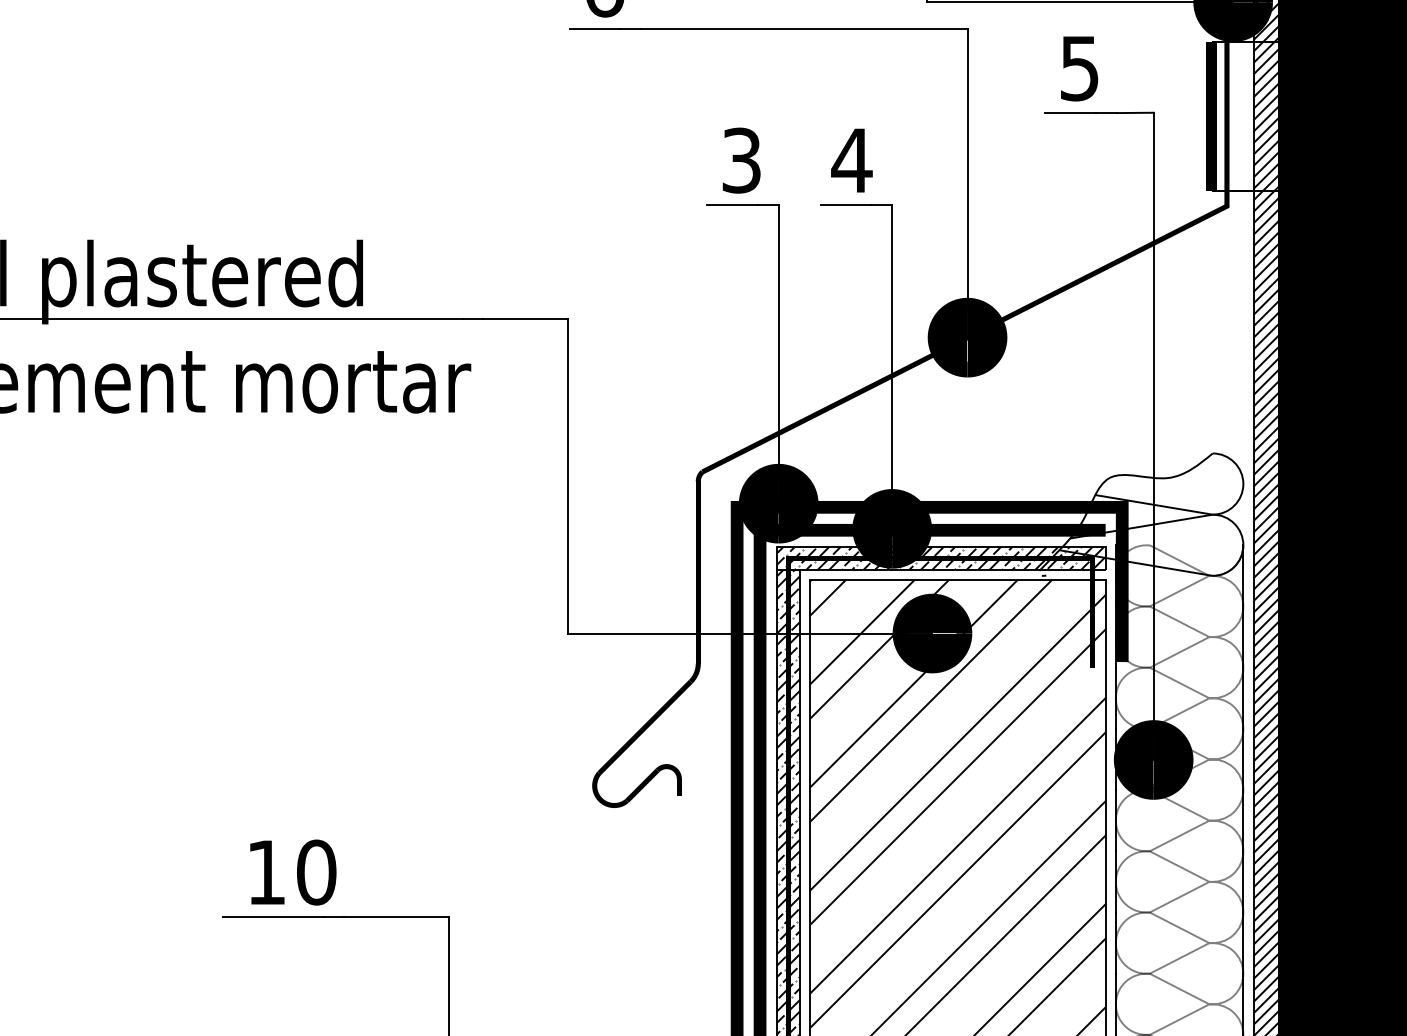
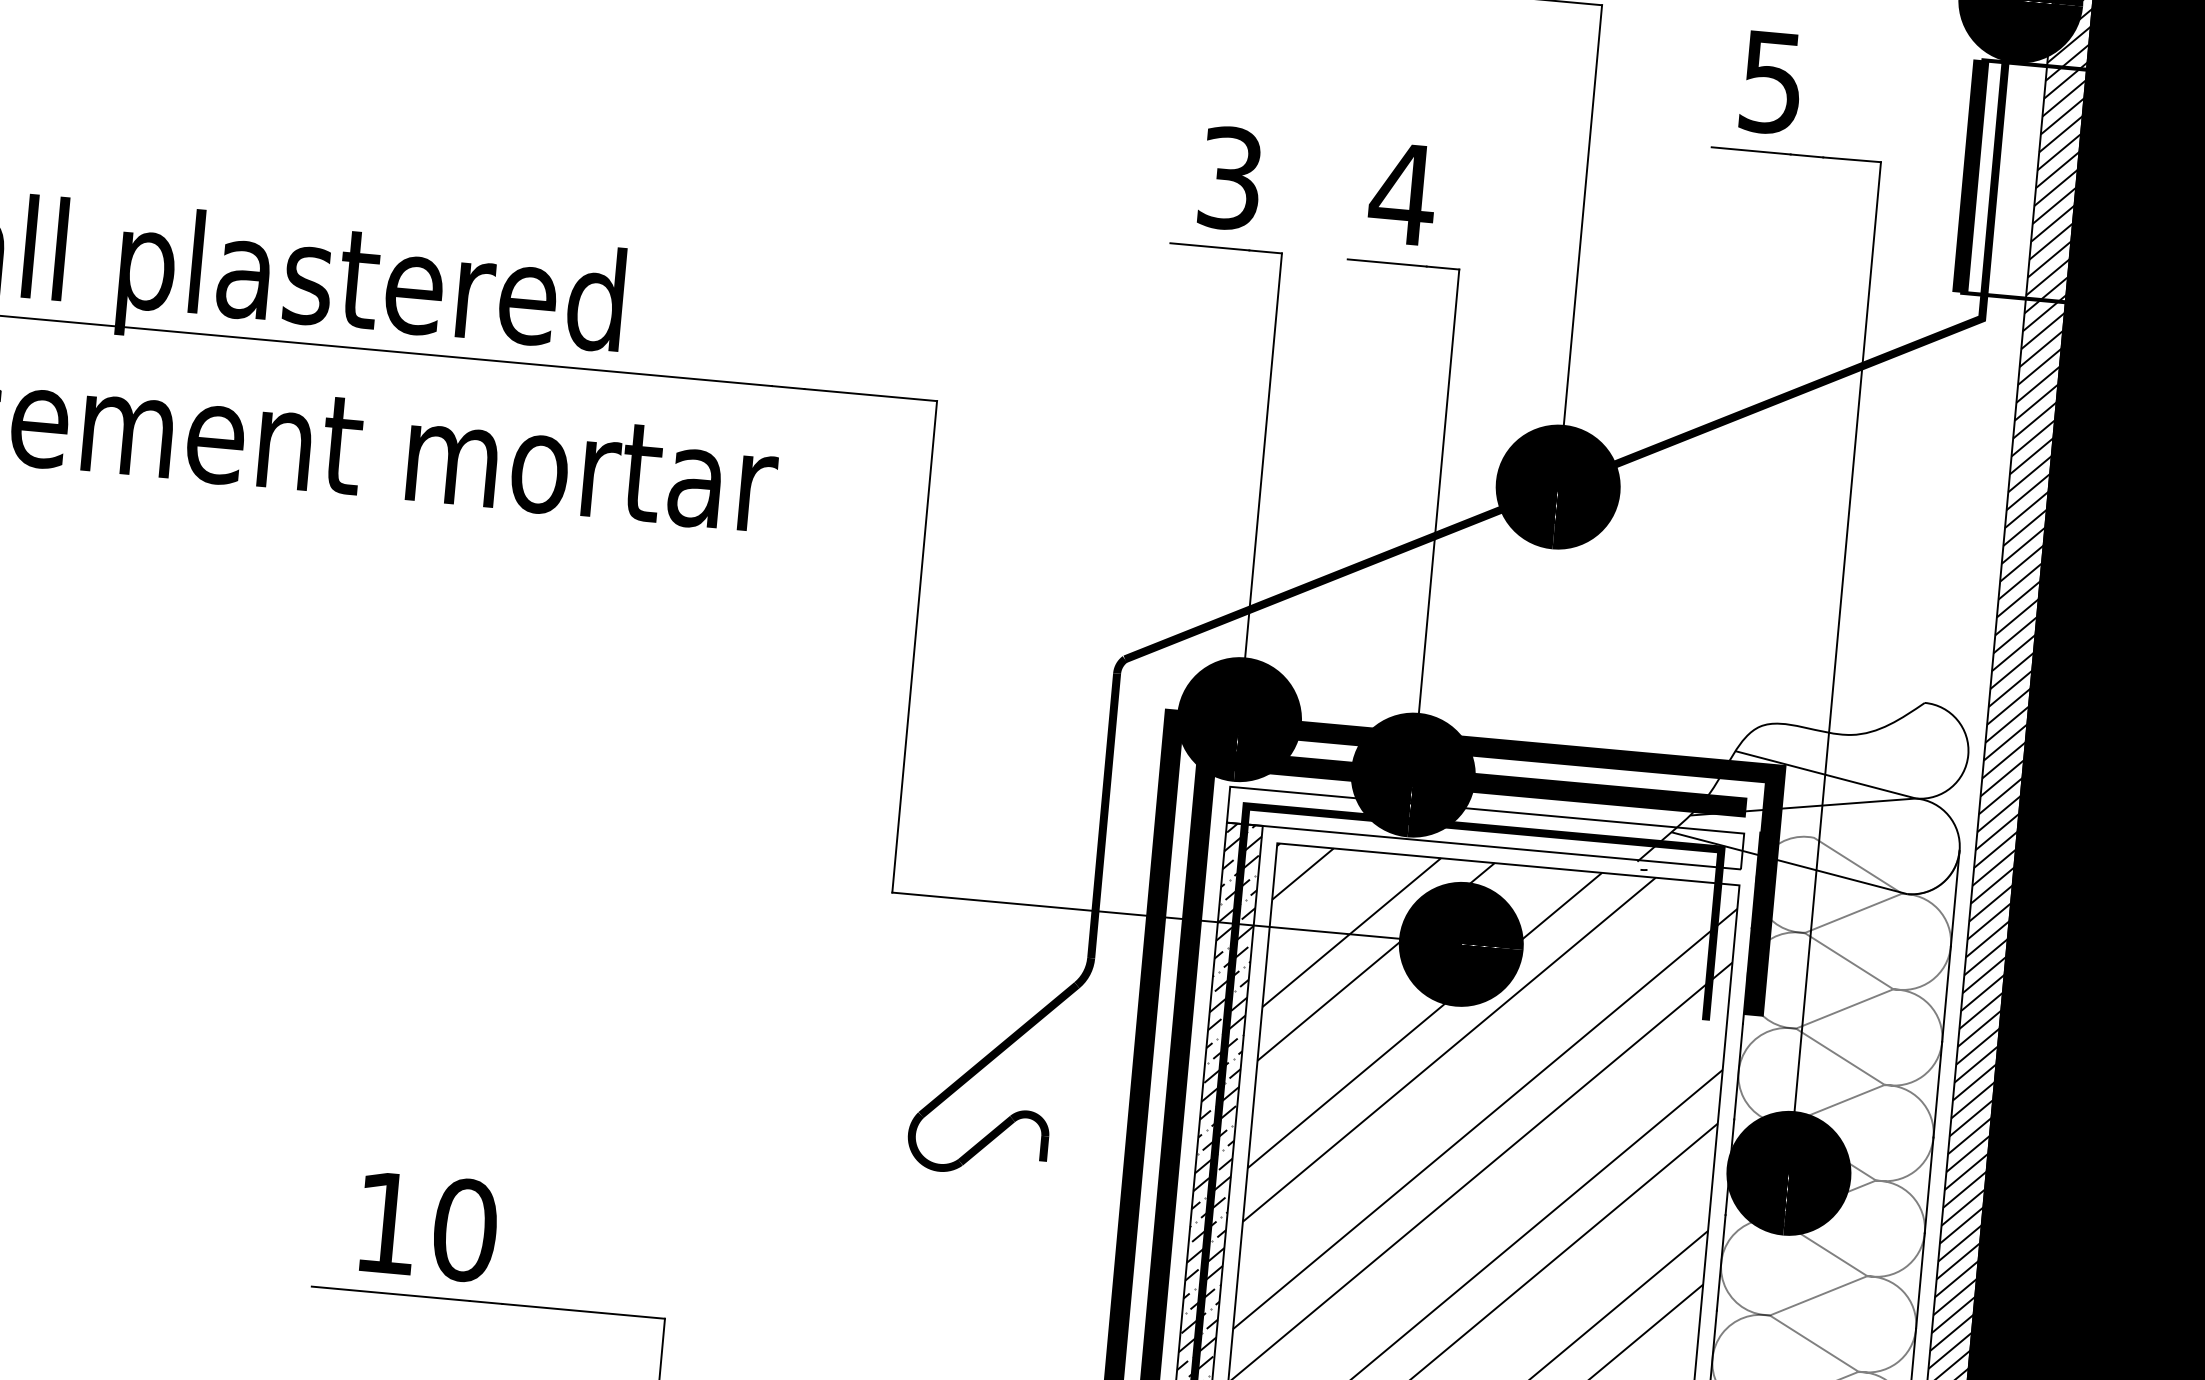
hatch: (940, 557) -> (1484, 826), removed

